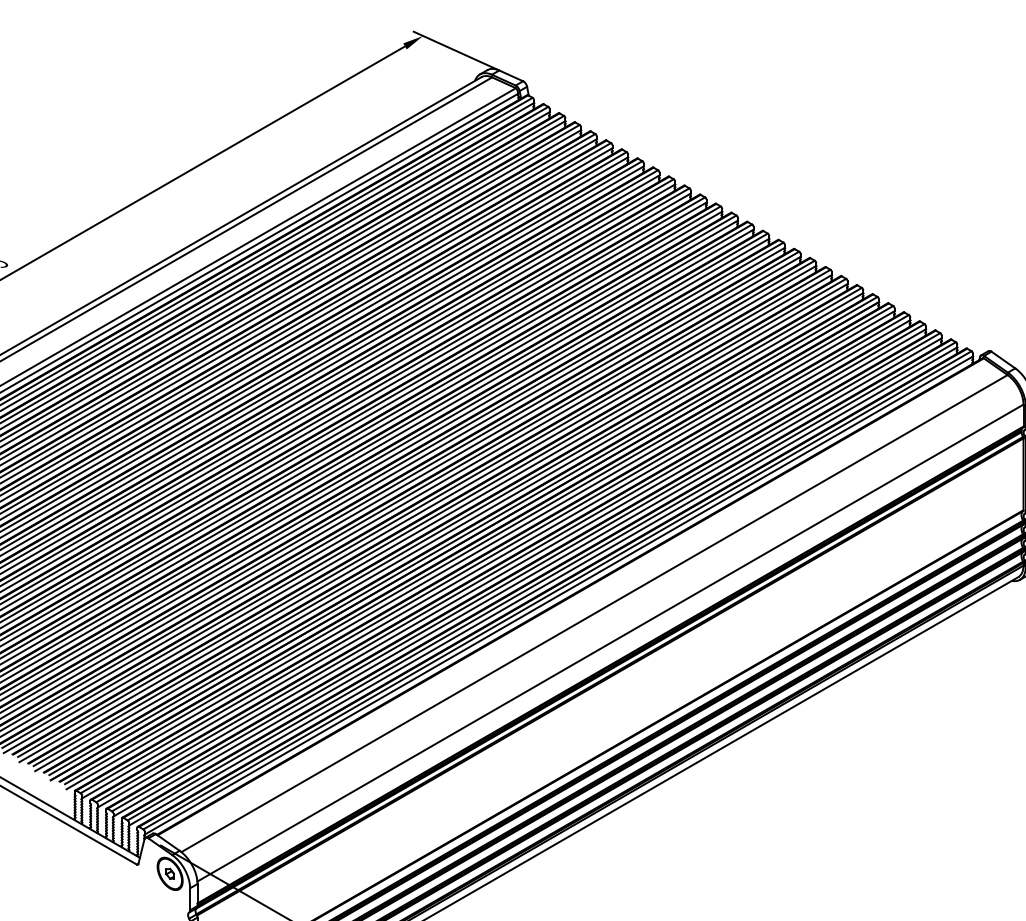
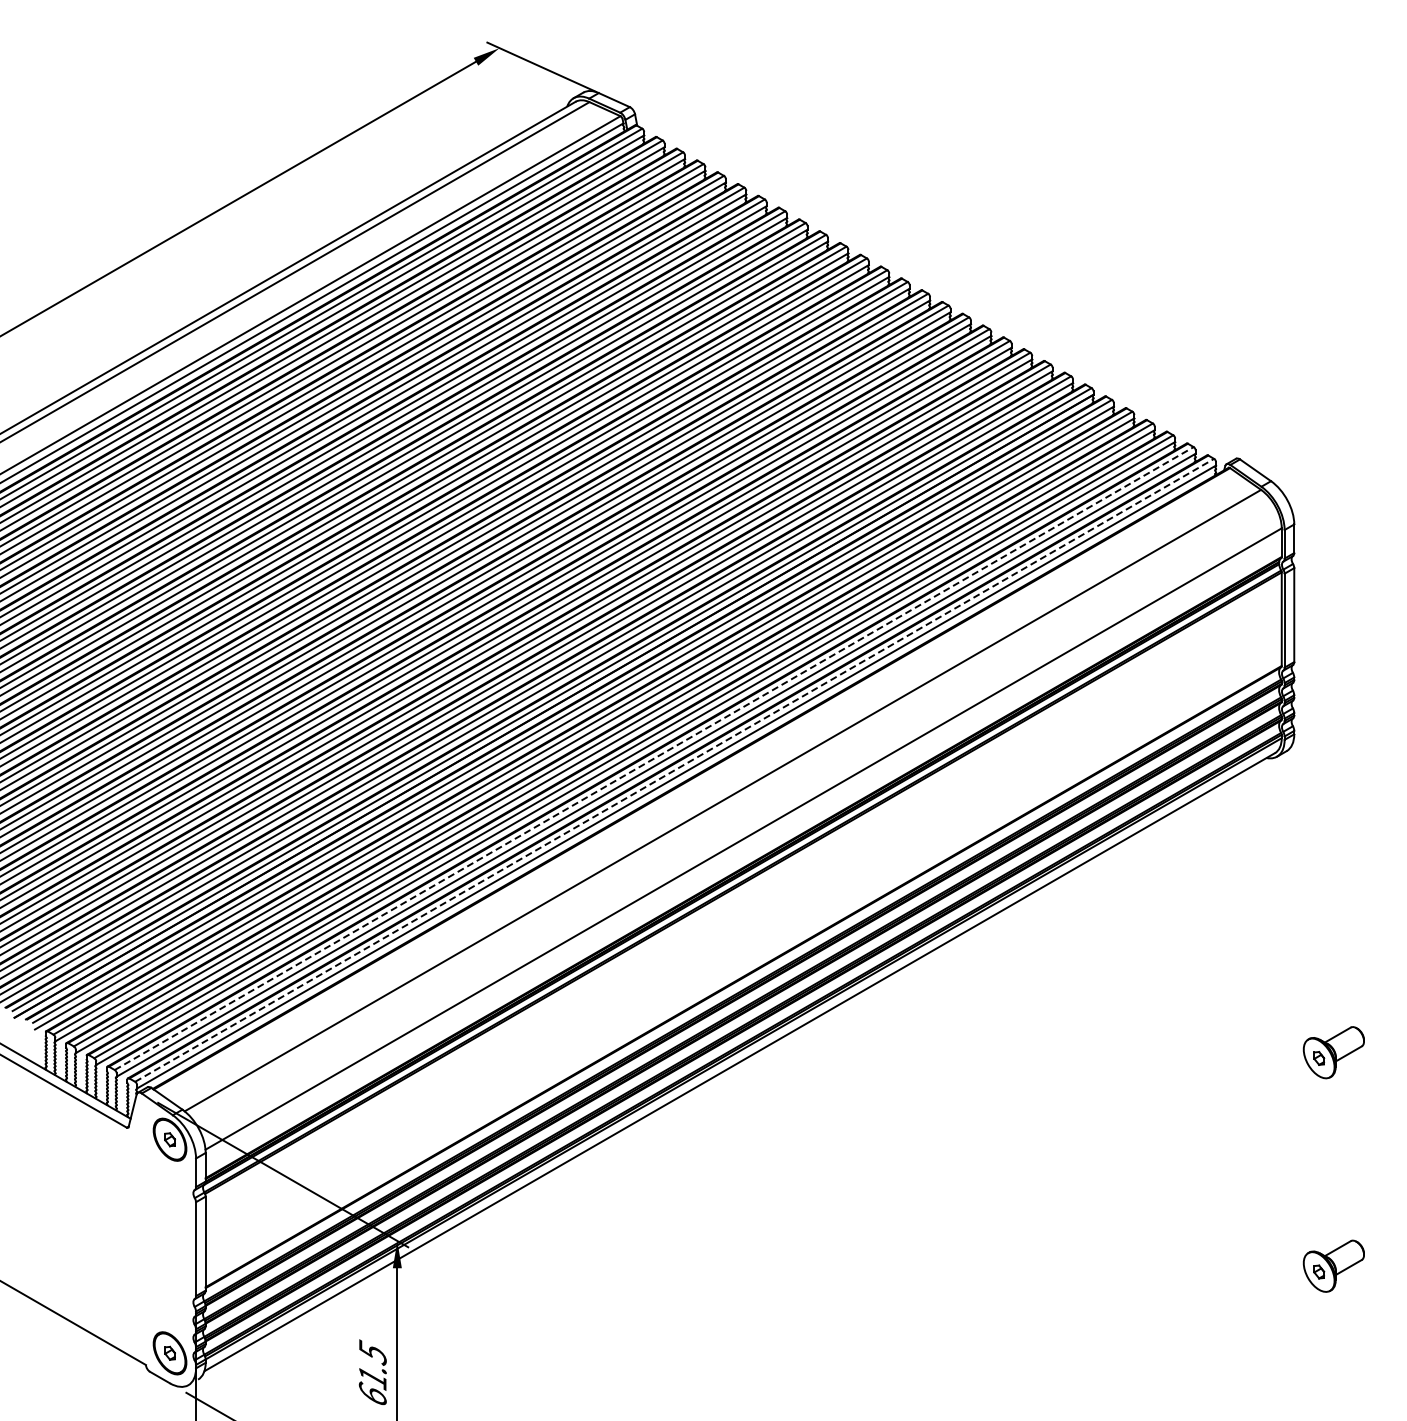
line: (542, 581) -> (654, 758), solid -> dashed
line: (557, 590) -> (674, 770), solid -> dashed

